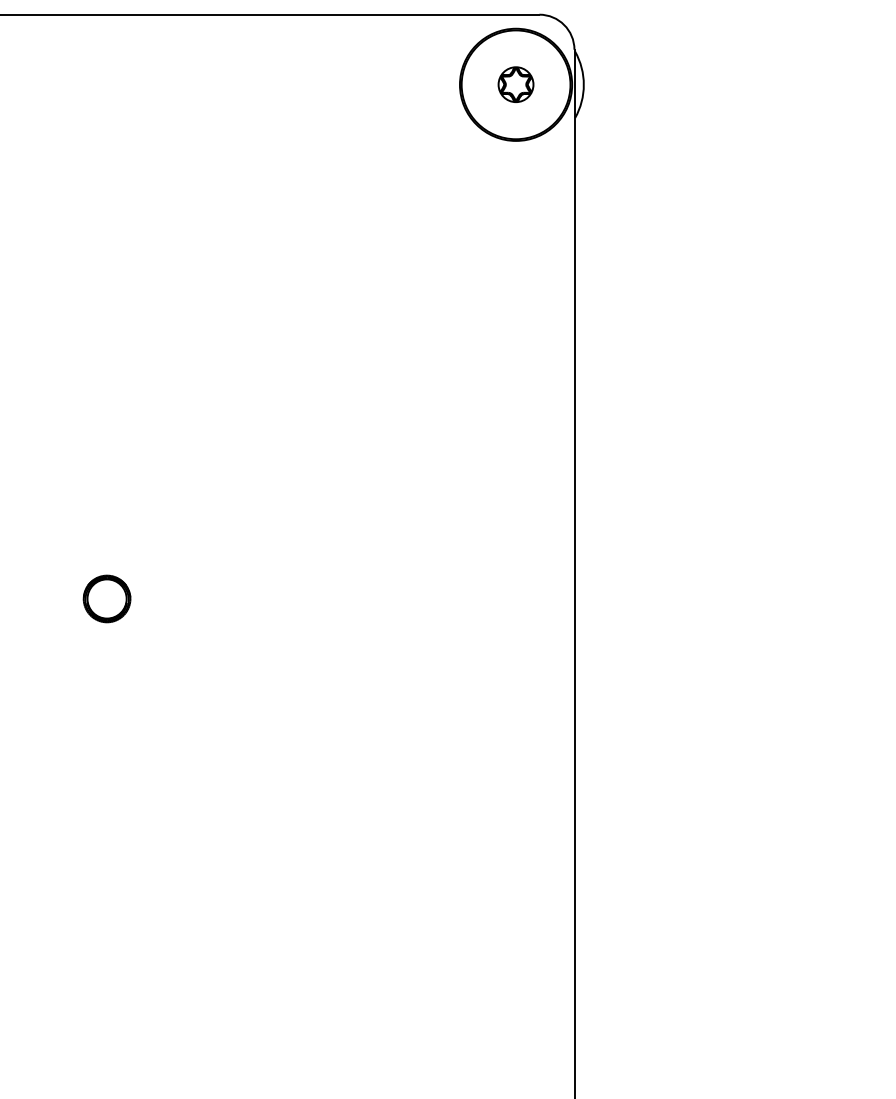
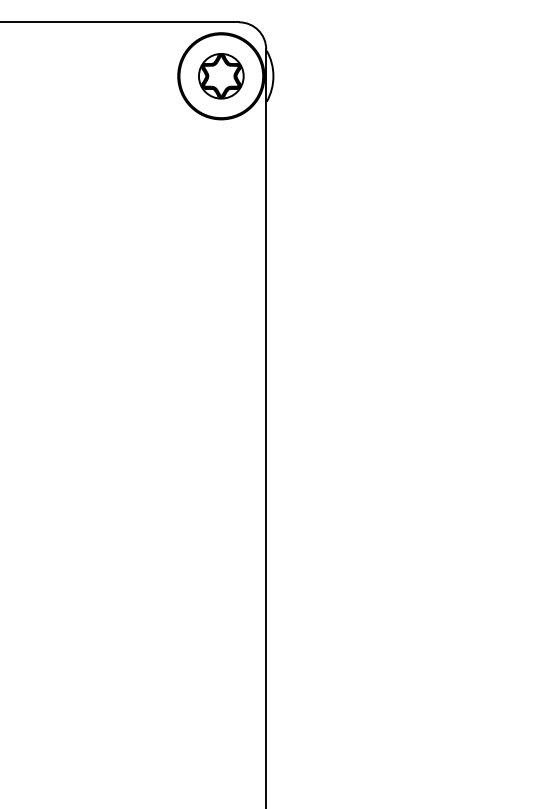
part: (515, 84) -> (220, 76), size x1.67

